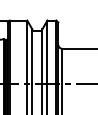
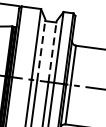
line: (32, 56) -> (41, 49), solid -> dashed
line: (42, 56) -> (52, 51), solid -> dashed

